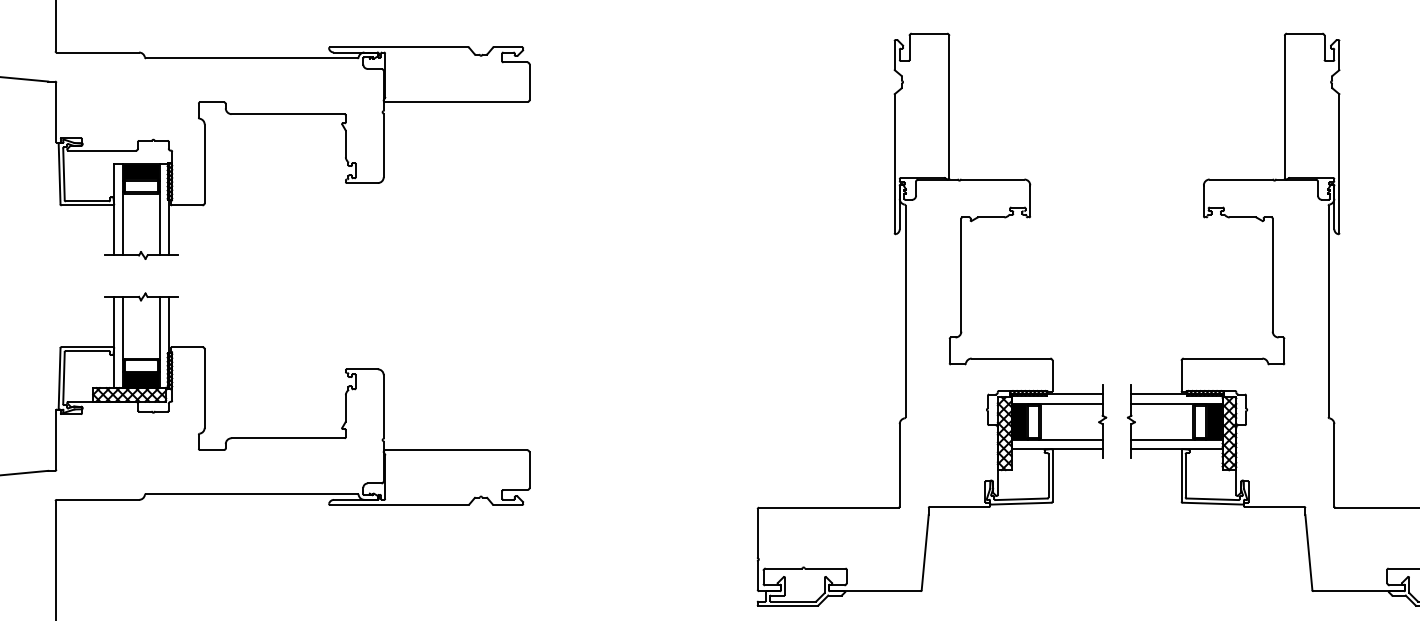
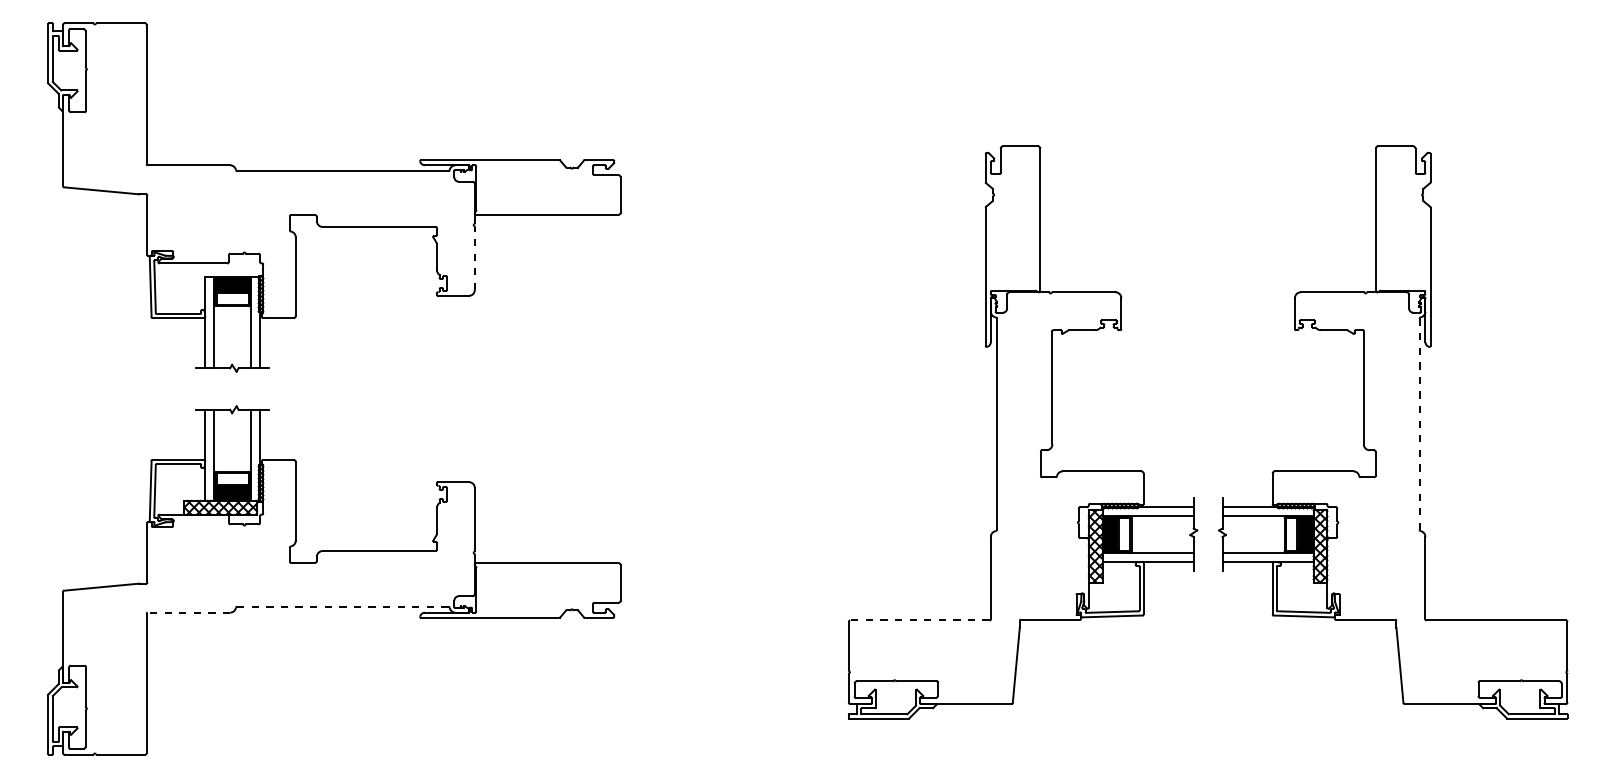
line: (383, 145) -> (474, 258), solid -> dashed
line: (1328, 311) -> (1419, 424), solid -> dashed
line: (251, 493) -> (342, 606), solid -> dashed
line: (97, 499) -> (188, 612), solid -> dashed
line: (828, 507) -> (919, 620), solid -> dashed

